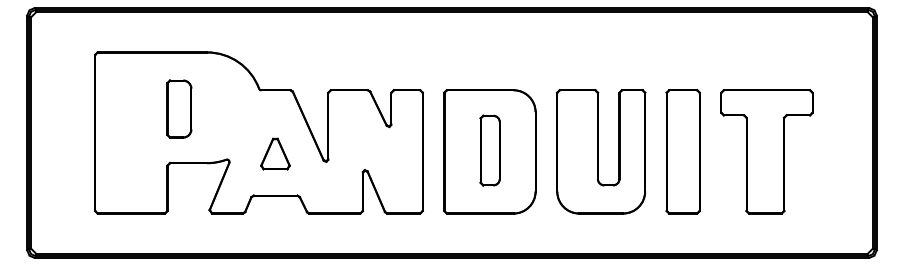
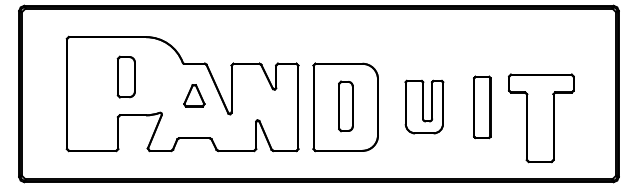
part: (601, 150) -> (424, 106), size x0.6
part: (683, 152) -> (482, 107), size x0.7
part: (767, 152) -> (541, 118), moved
part: (275, 153) -> (194, 95), moved

